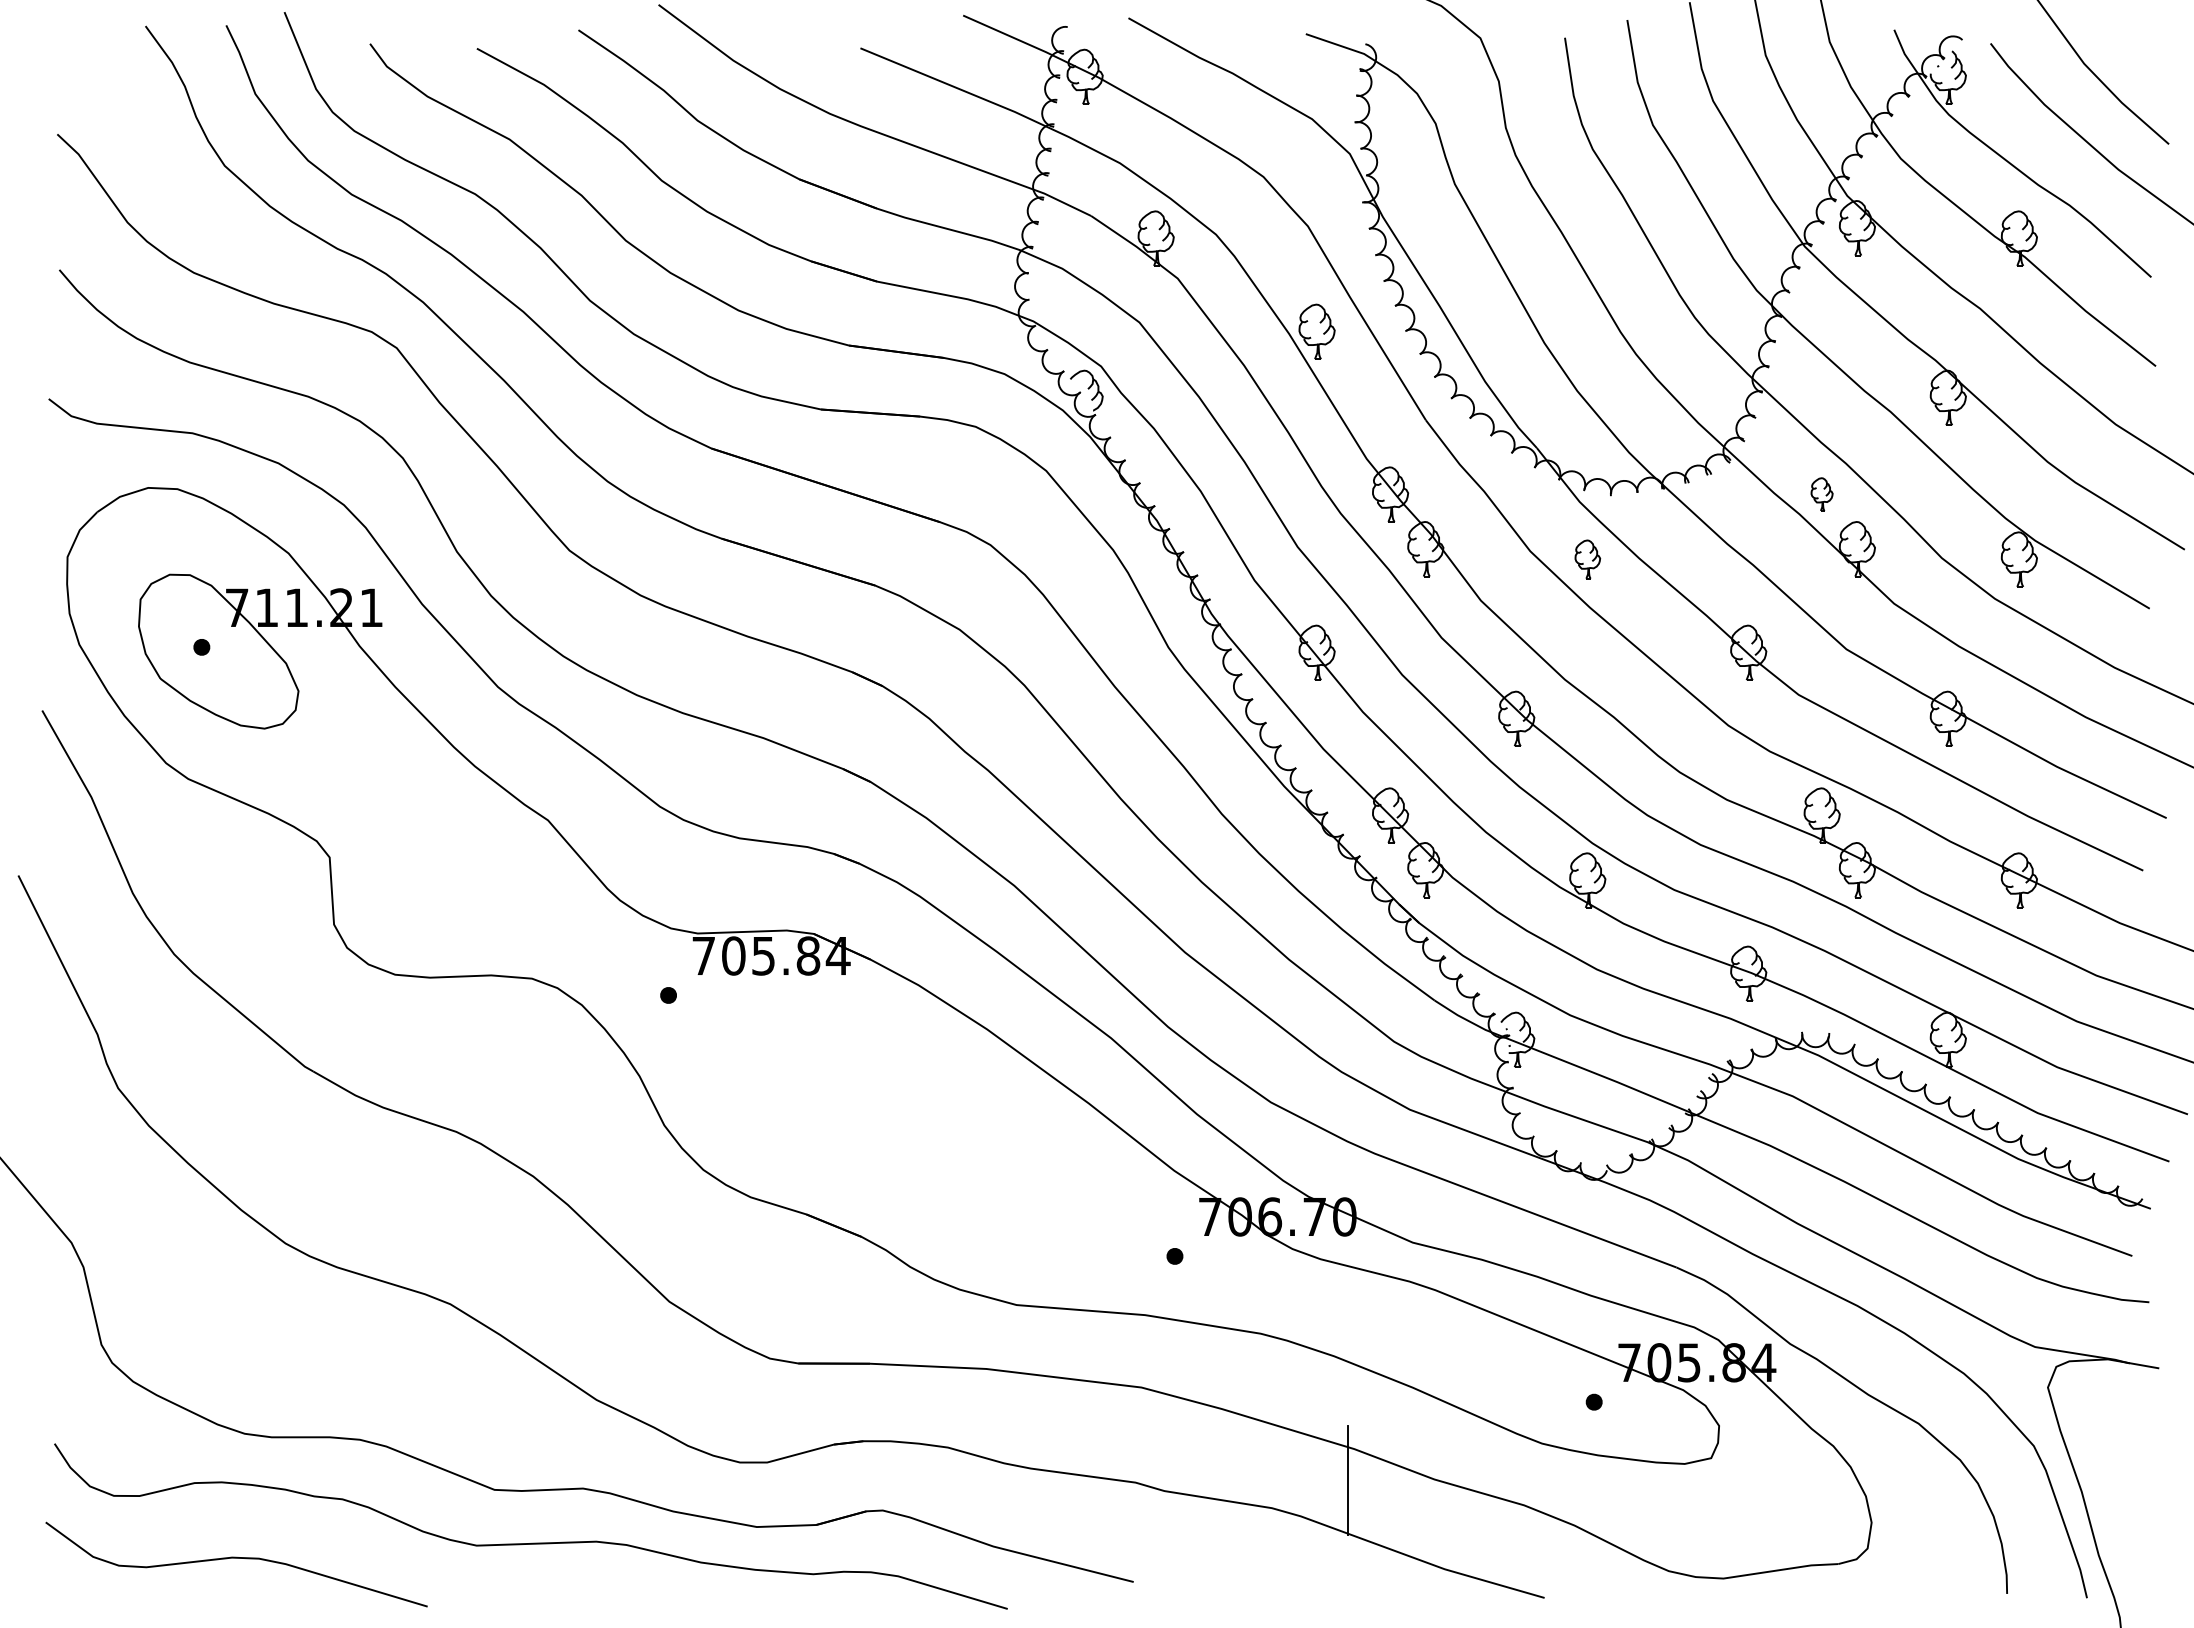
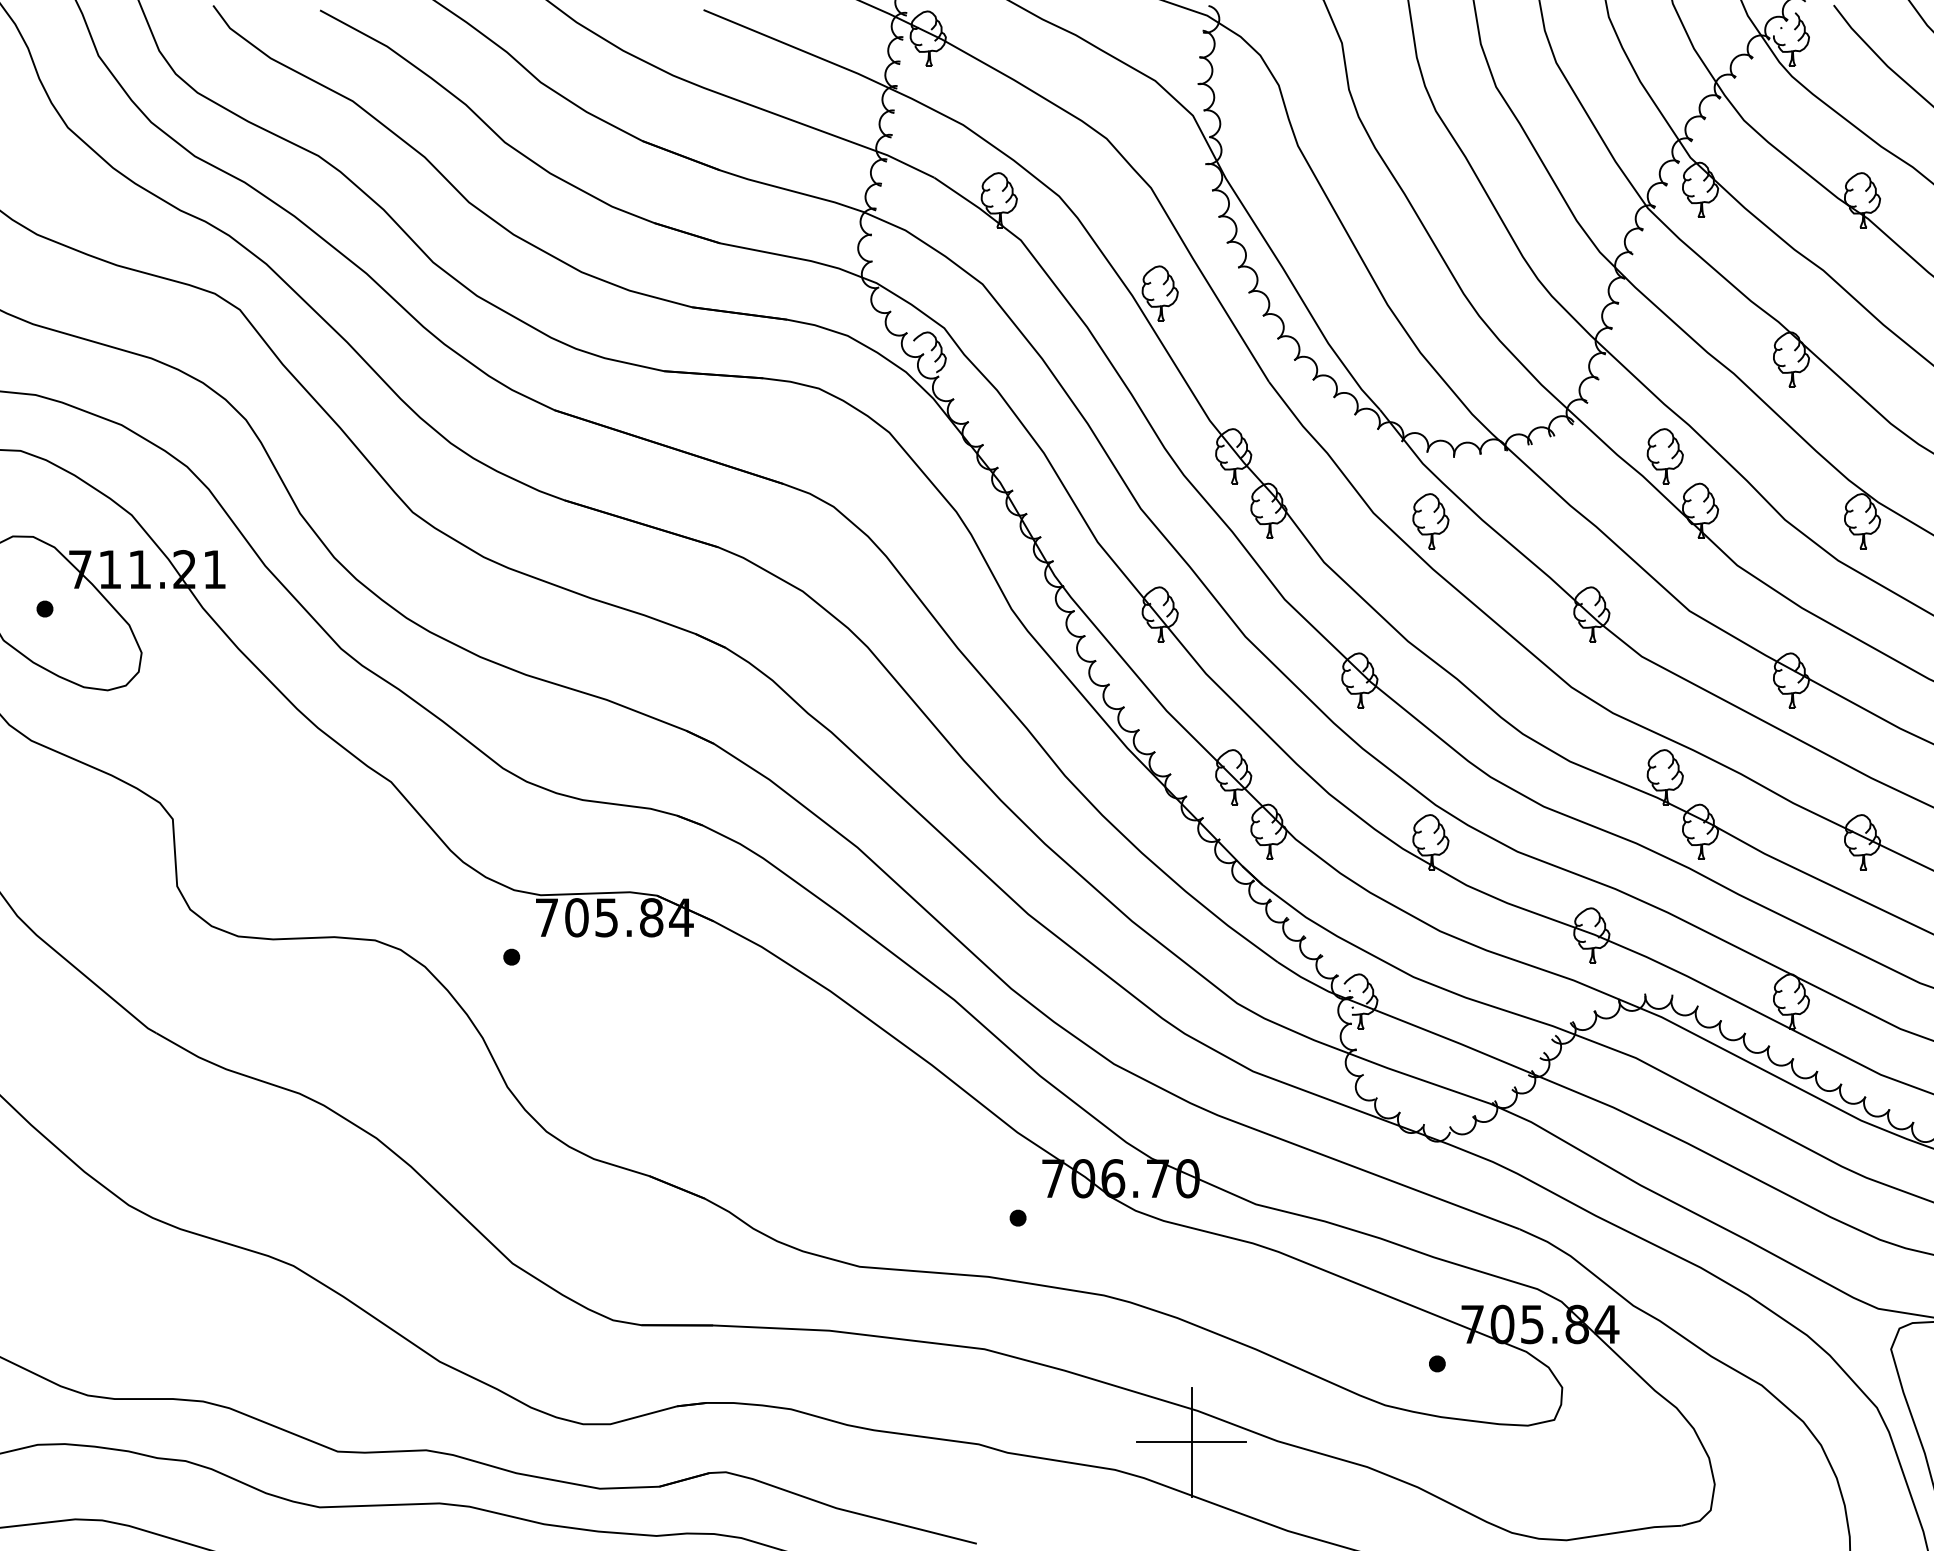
part: (1821, 494) -> (1664, 456), size x1.67
part: (1587, 559) -> (1430, 521), size x1.43
line: (1348, 1480) -> (1191, 1442), added

